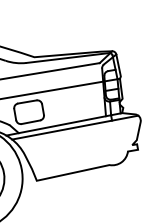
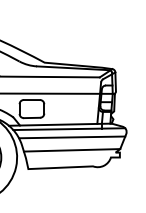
line: (80, 136) -> (72, 137), added
line: (81, 151) -> (71, 150), added

